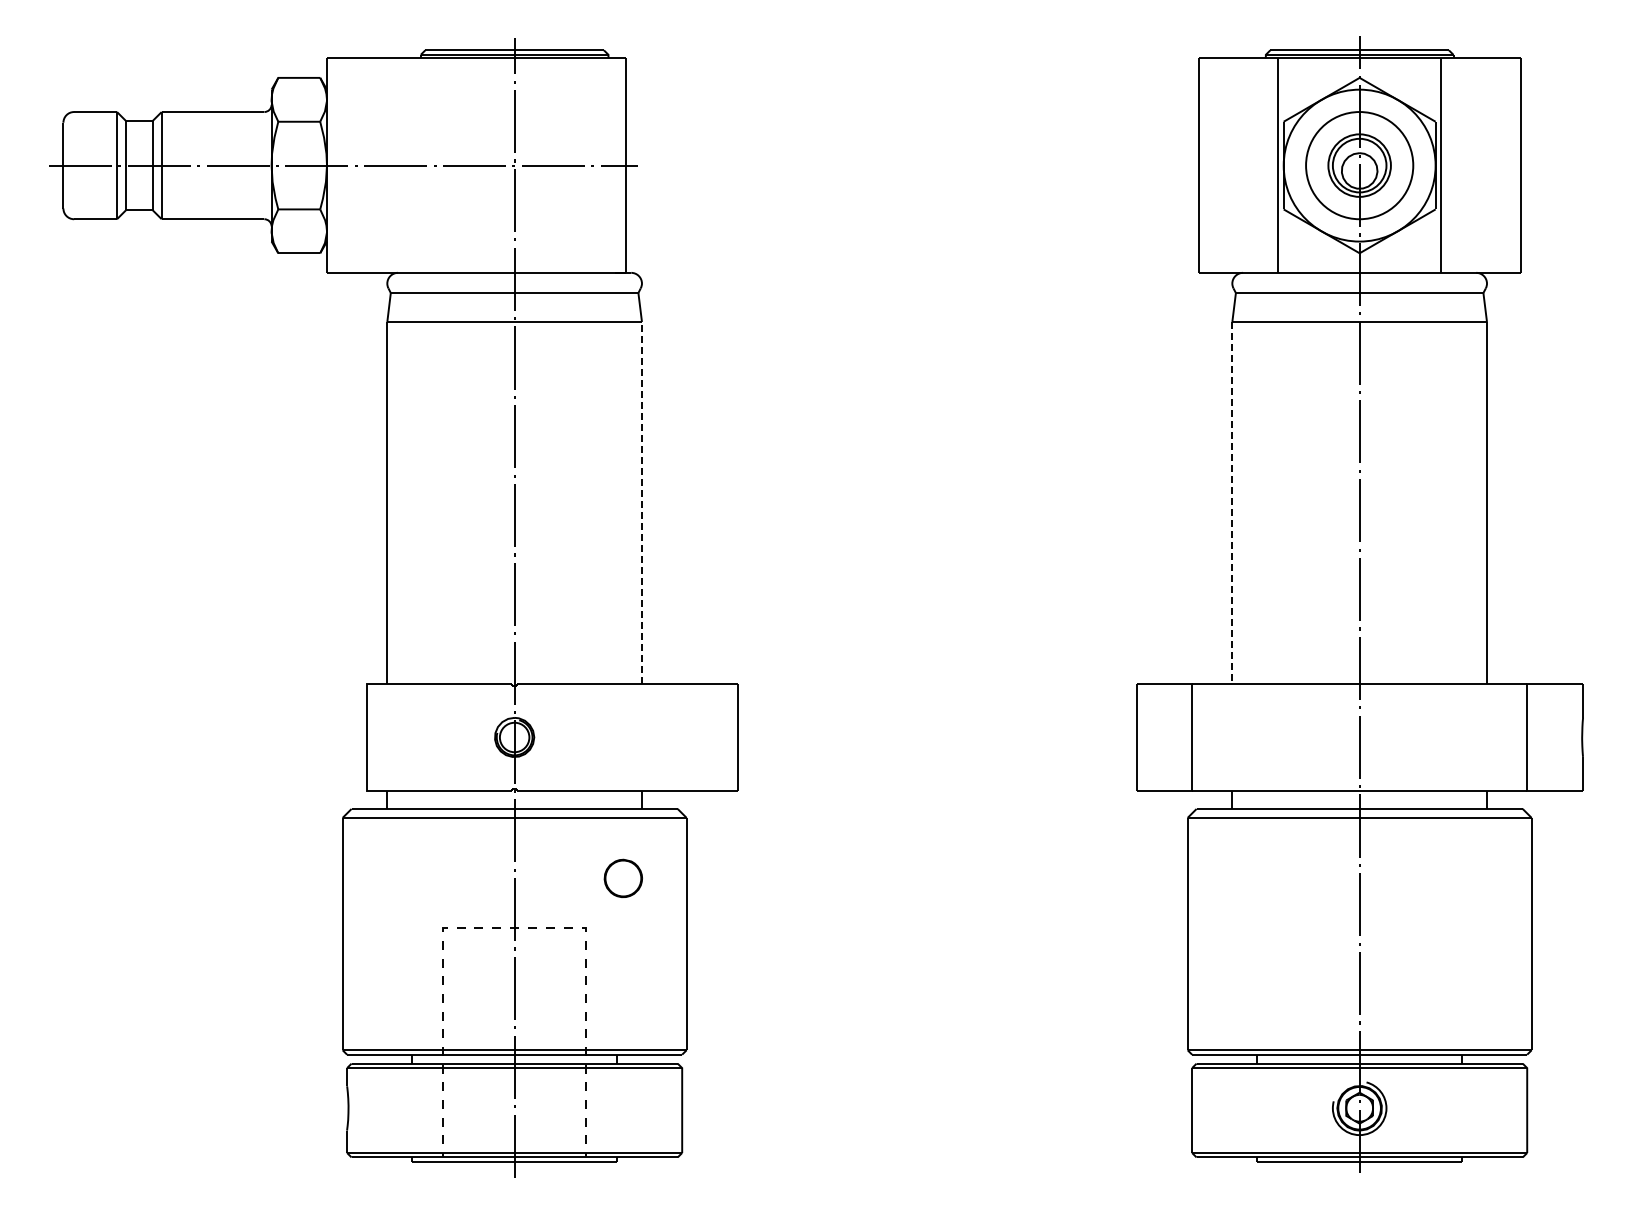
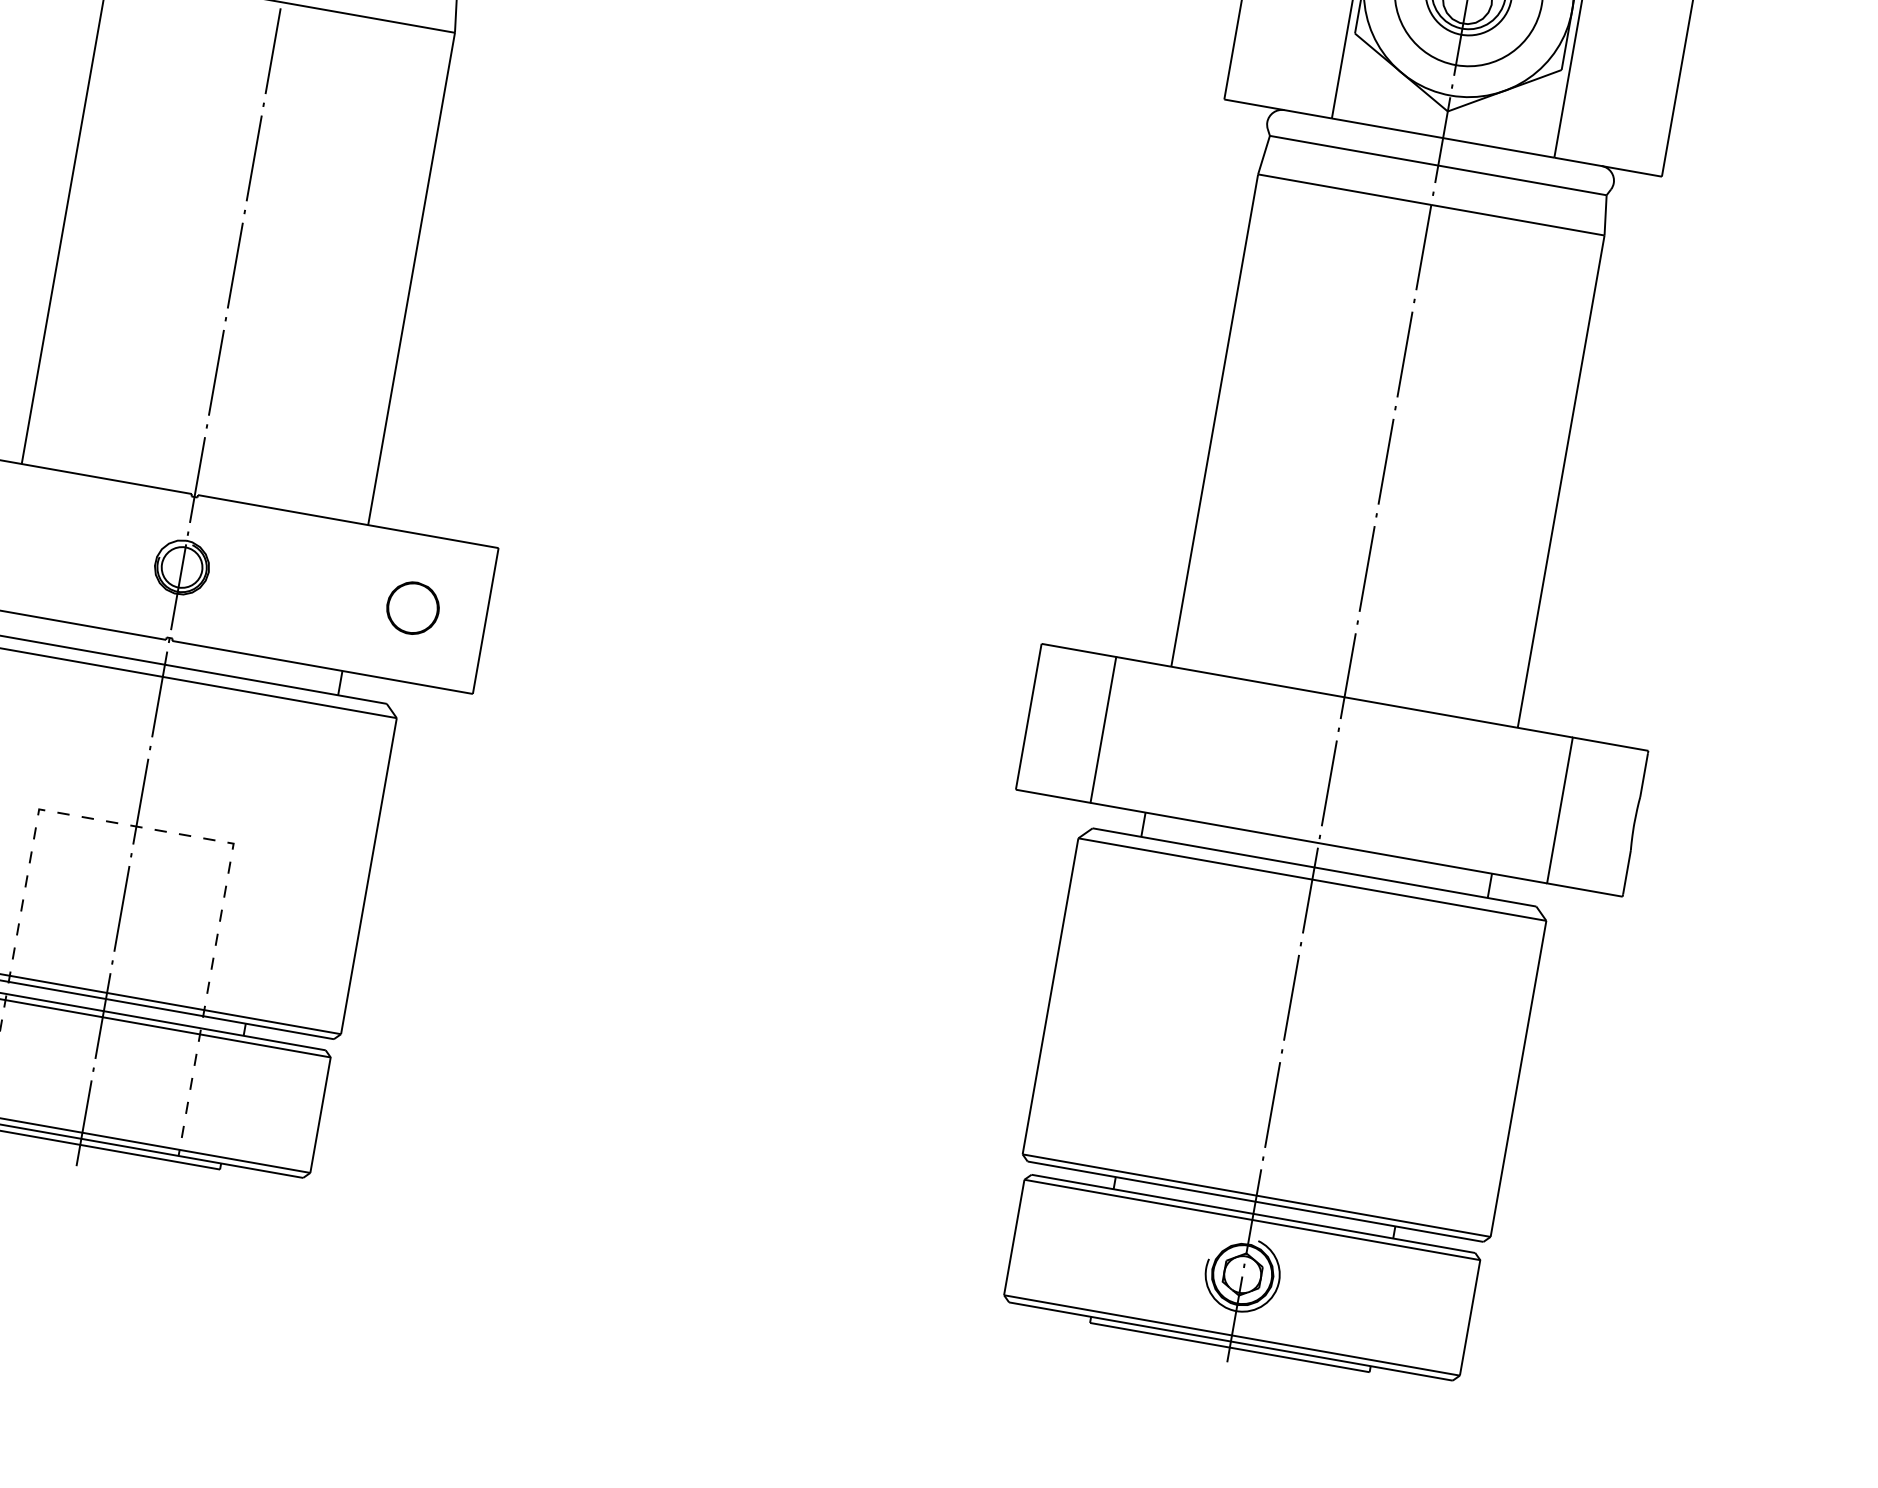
line: (641, 502) -> (411, 278), dashed -> solid
line: (1232, 502) -> (1215, 420), dashed -> solid
part: (622, 877) -> (412, 606), moved

